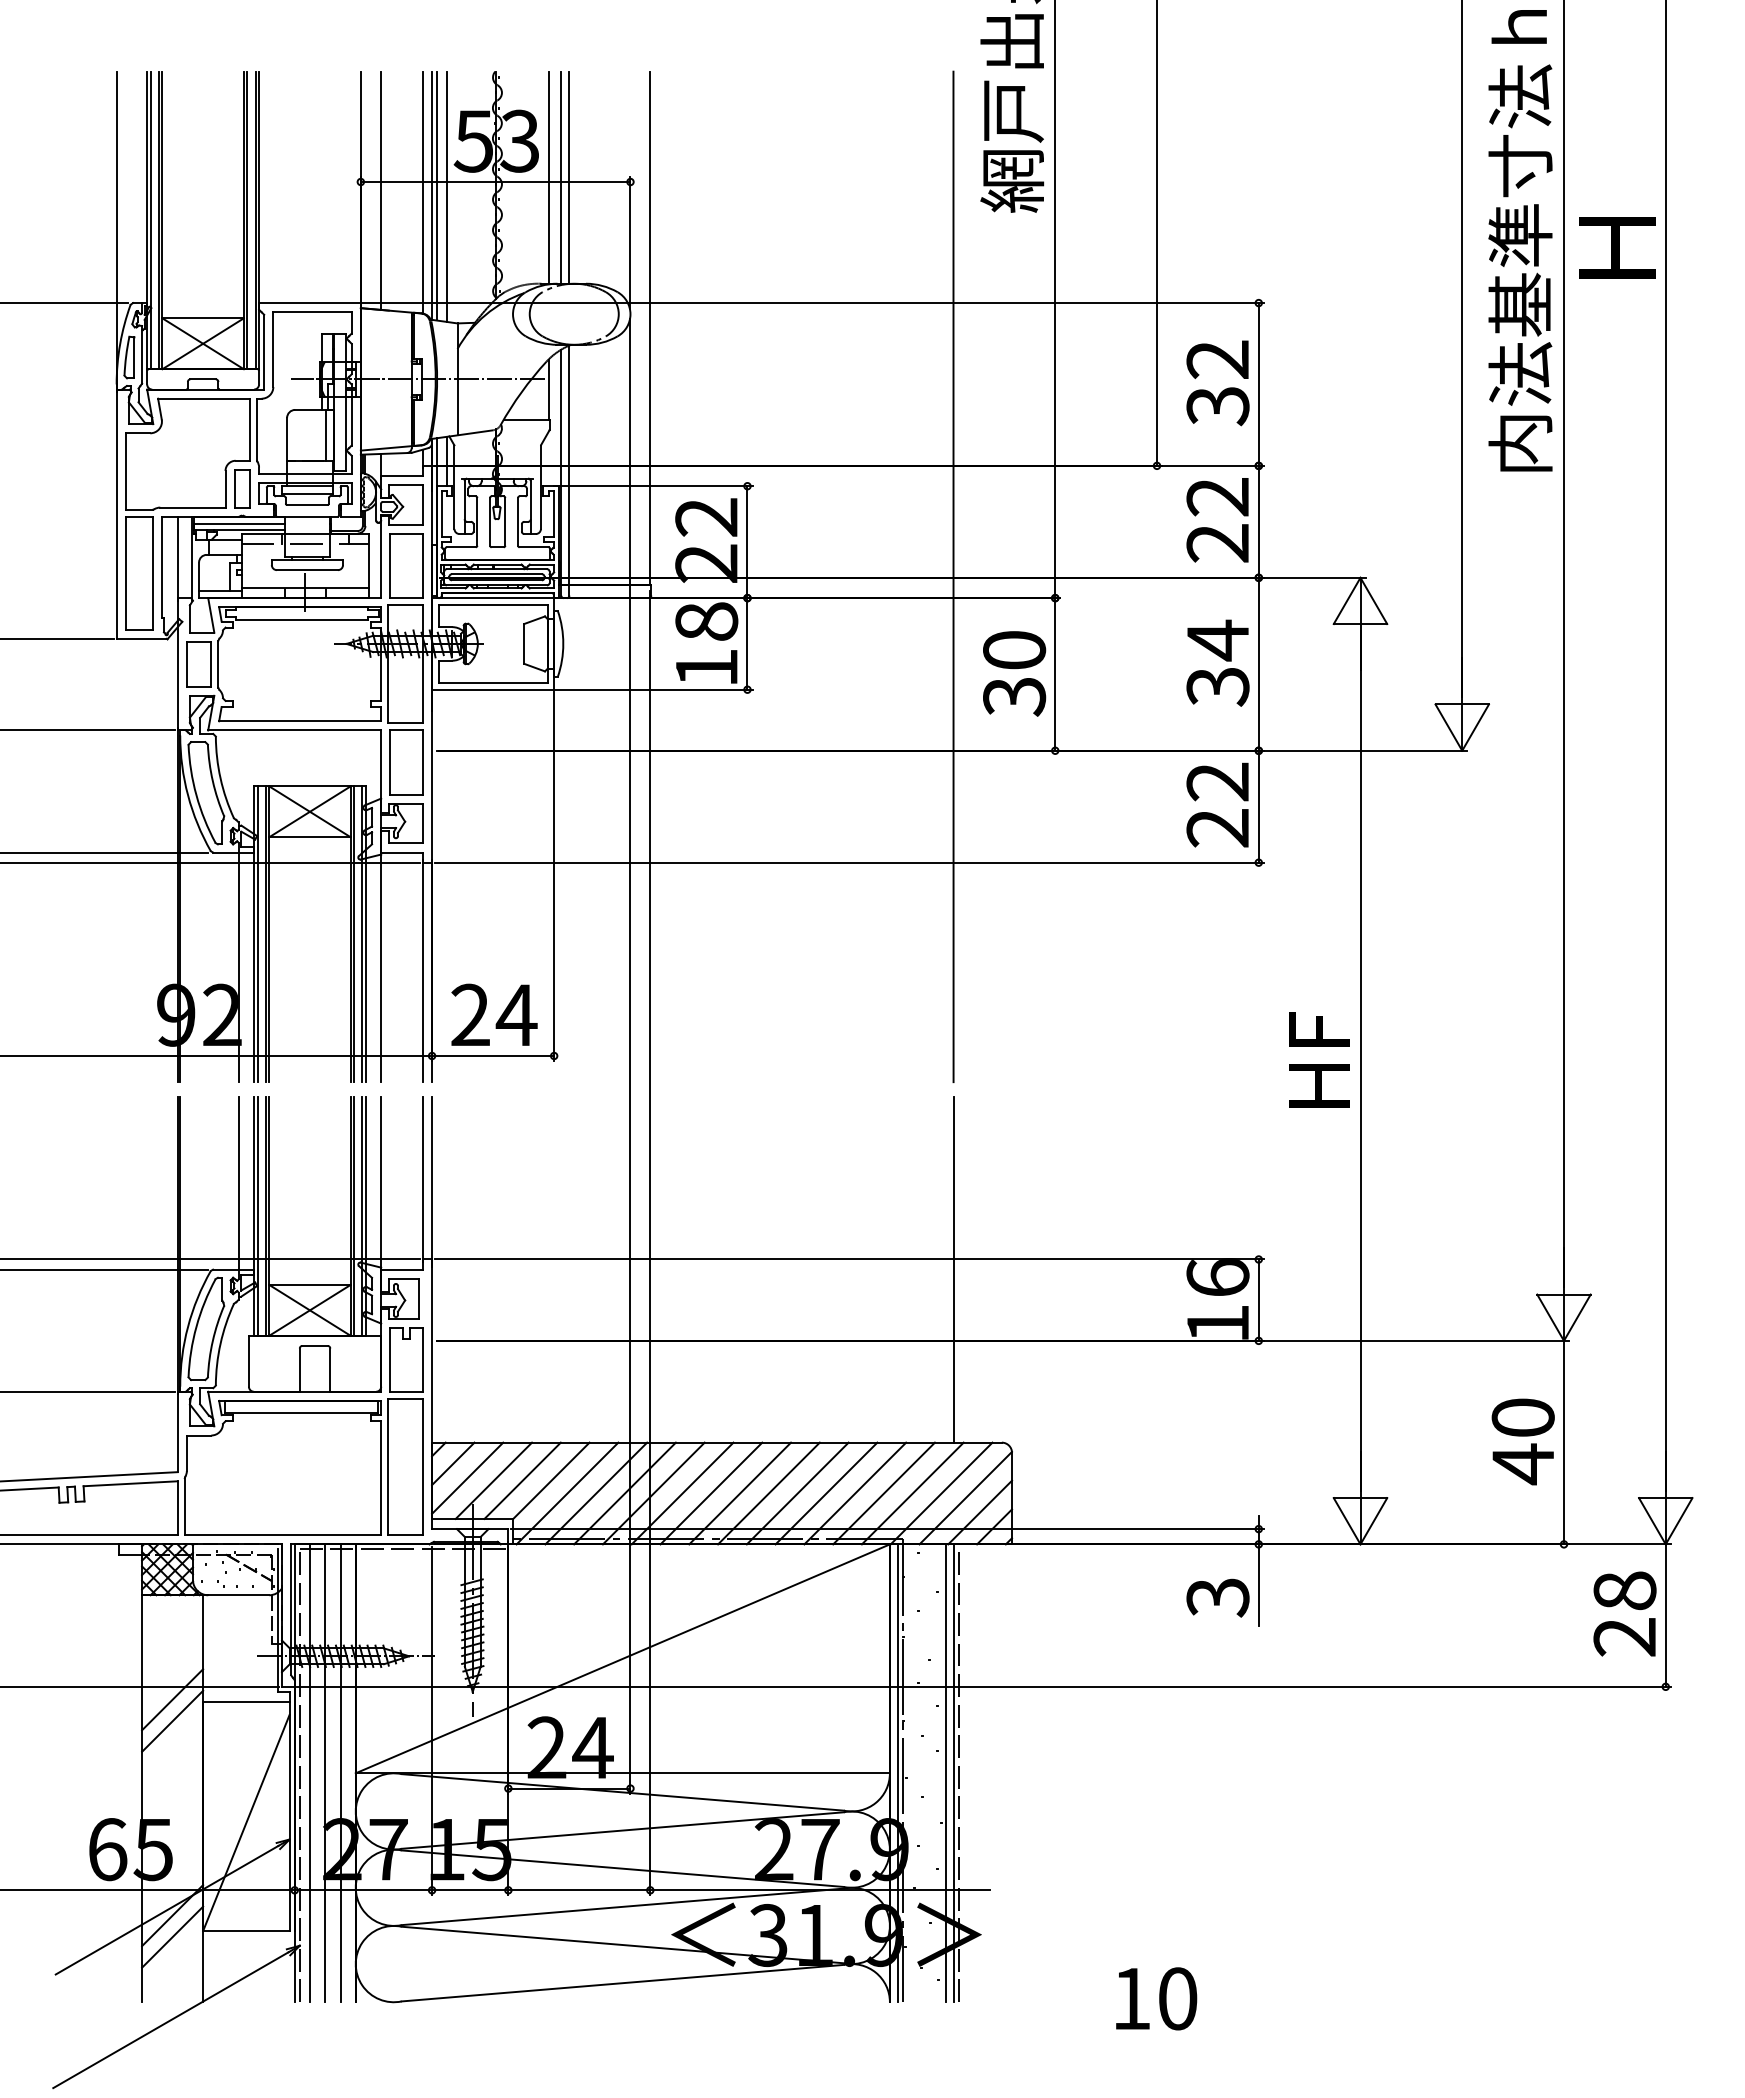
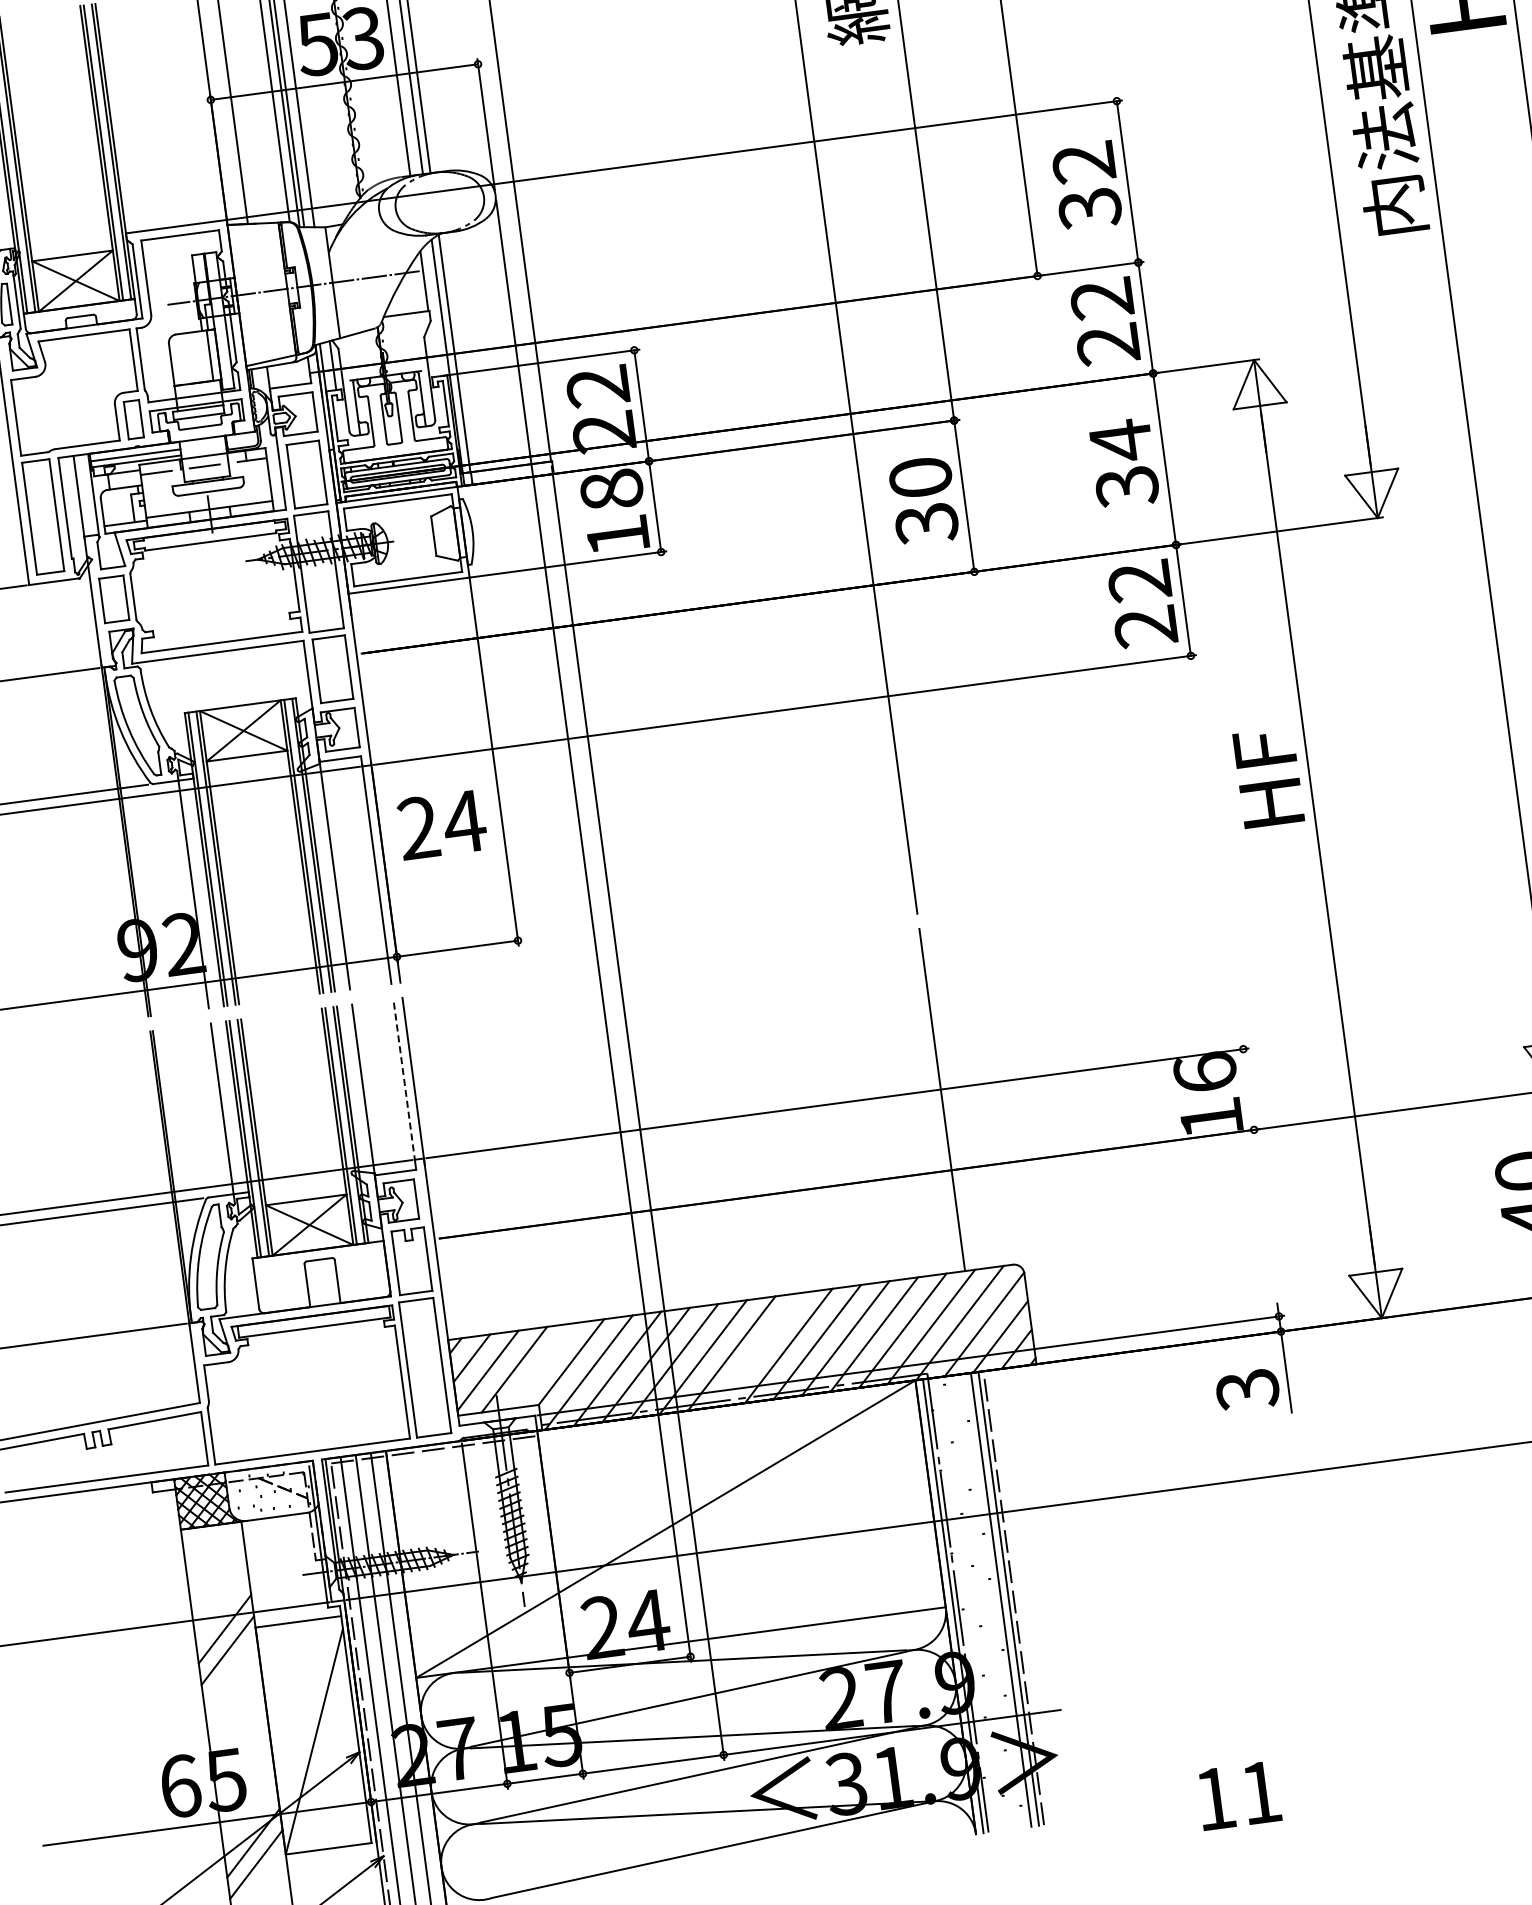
text: (494, 1014) -> (442, 824), moved
text: (1319, 1059) -> (1268, 777), moved
line: (422, 1179) -> (403, 1080), solid -> dashed
line: (1258, 1299) -> (1248, 1088), removed
line: (522, 1480) -> (542, 1365), removed
line: (740, 1493) -> (760, 1349), removed
text: (1178, 1998) -> (1261, 1792), 10 -> 11

